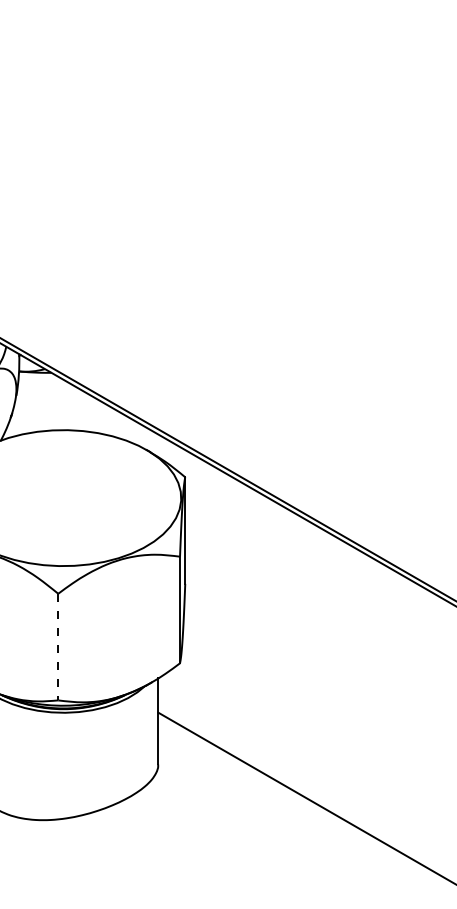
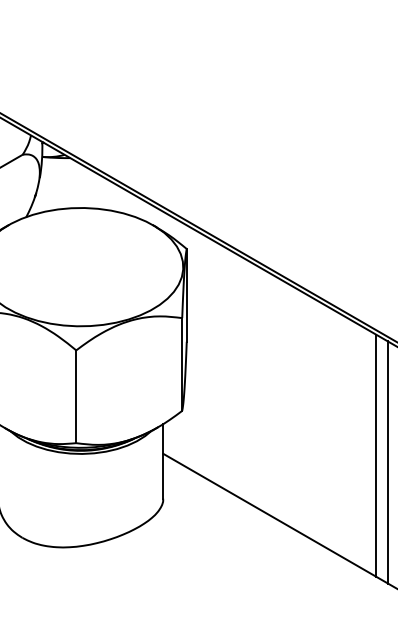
line: (58, 647) -> (76, 397), dashed -> solid
line: (403, 714) -> (376, 455), added
line: (416, 722) -> (387, 462), added

